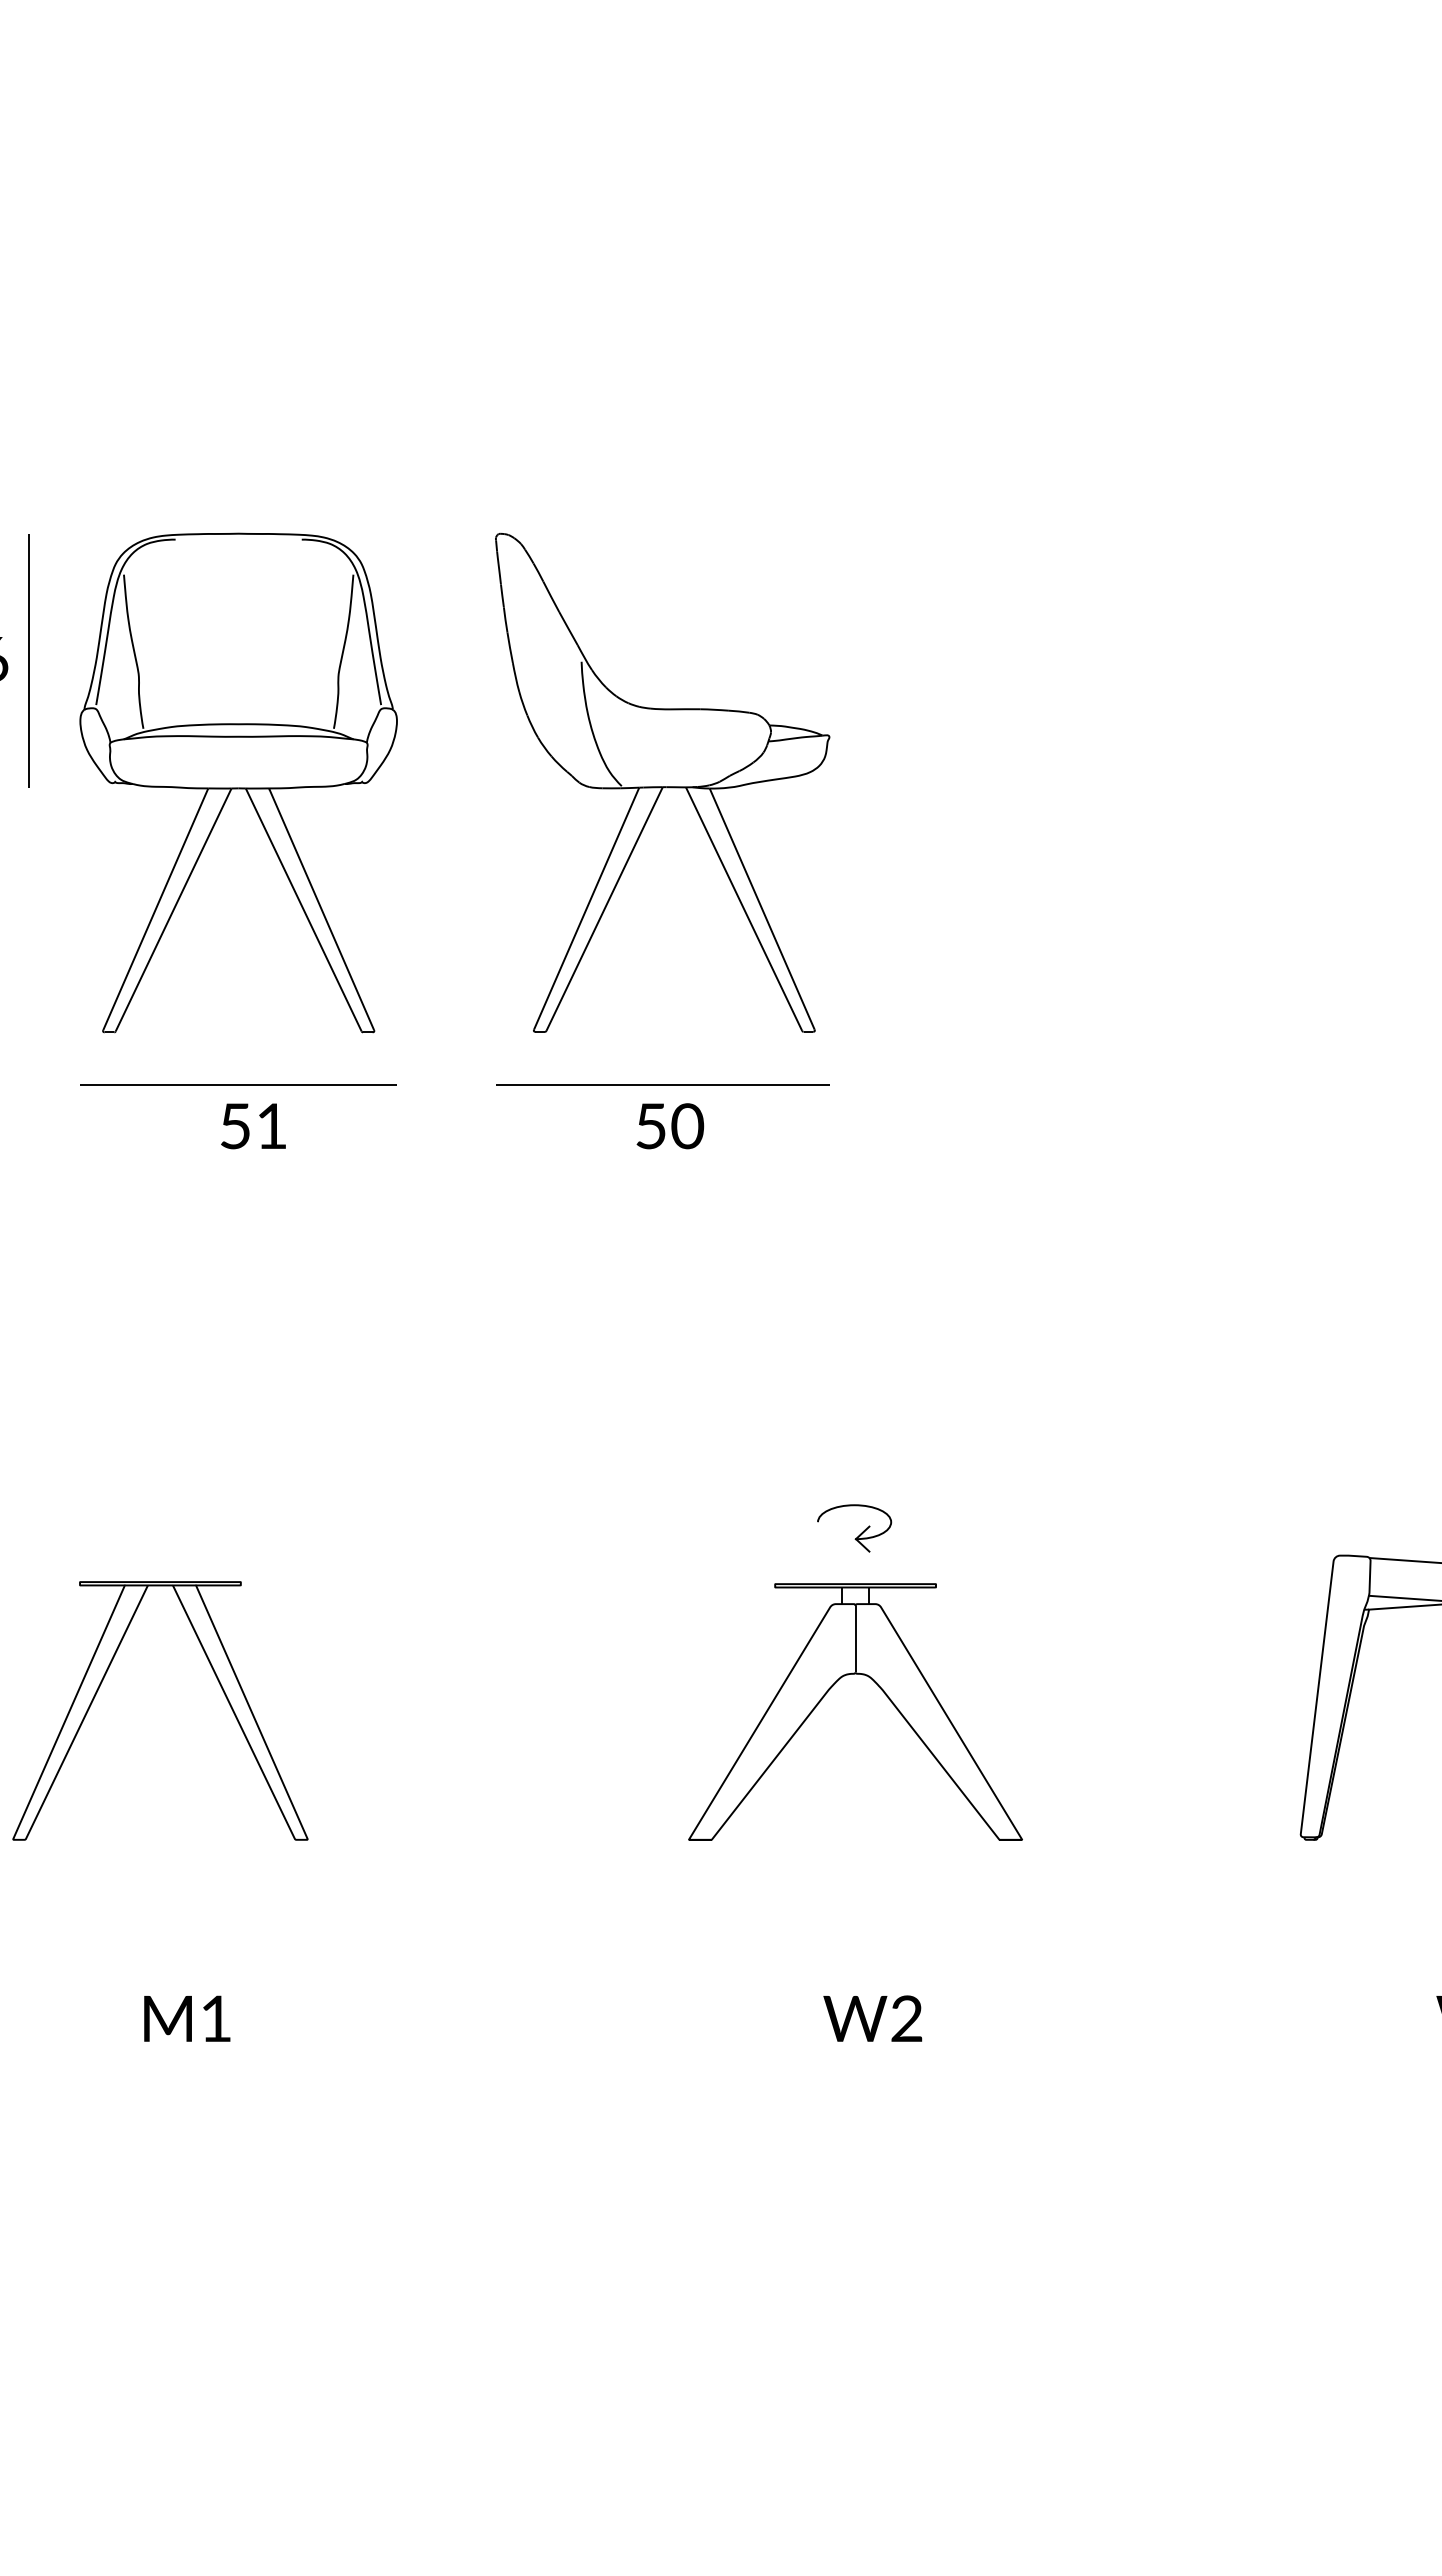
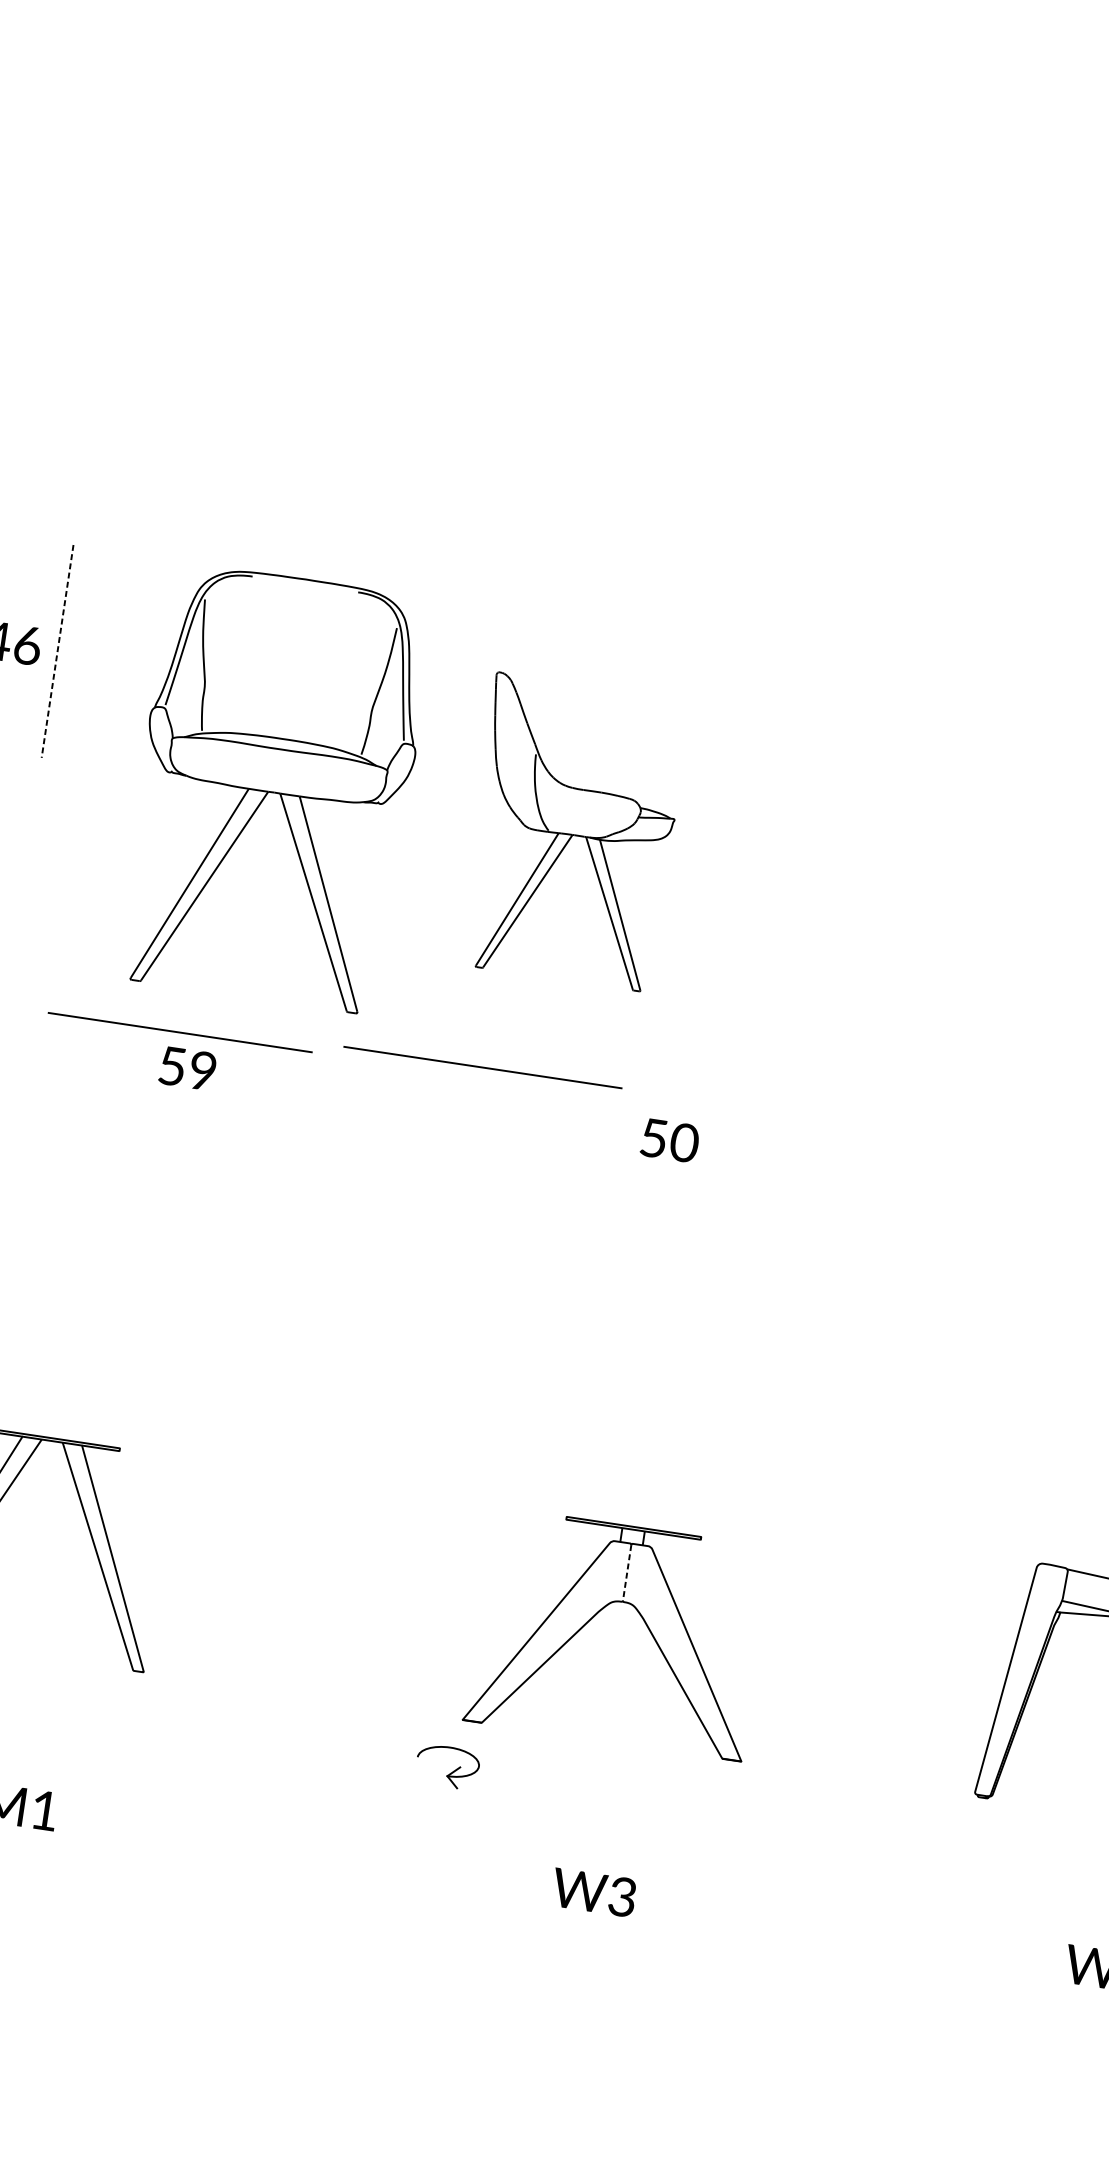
line: (28, 661) -> (57, 651), solid -> dashed
part: (238, 782) -> (274, 787), moved
part: (662, 782) -> (572, 832), size x0.7
line: (662, 1084) -> (482, 1066), moved
text: (271, 1125) -> (202, 1070), 51 -> 59
text: (670, 1126) -> (670, 1140), moved
part: (860, 1533) -> (451, 1772), moved
line: (855, 1639) -> (627, 1573), solid -> dashed
text: (906, 2019) -> (622, 1897), W2 -> W3

